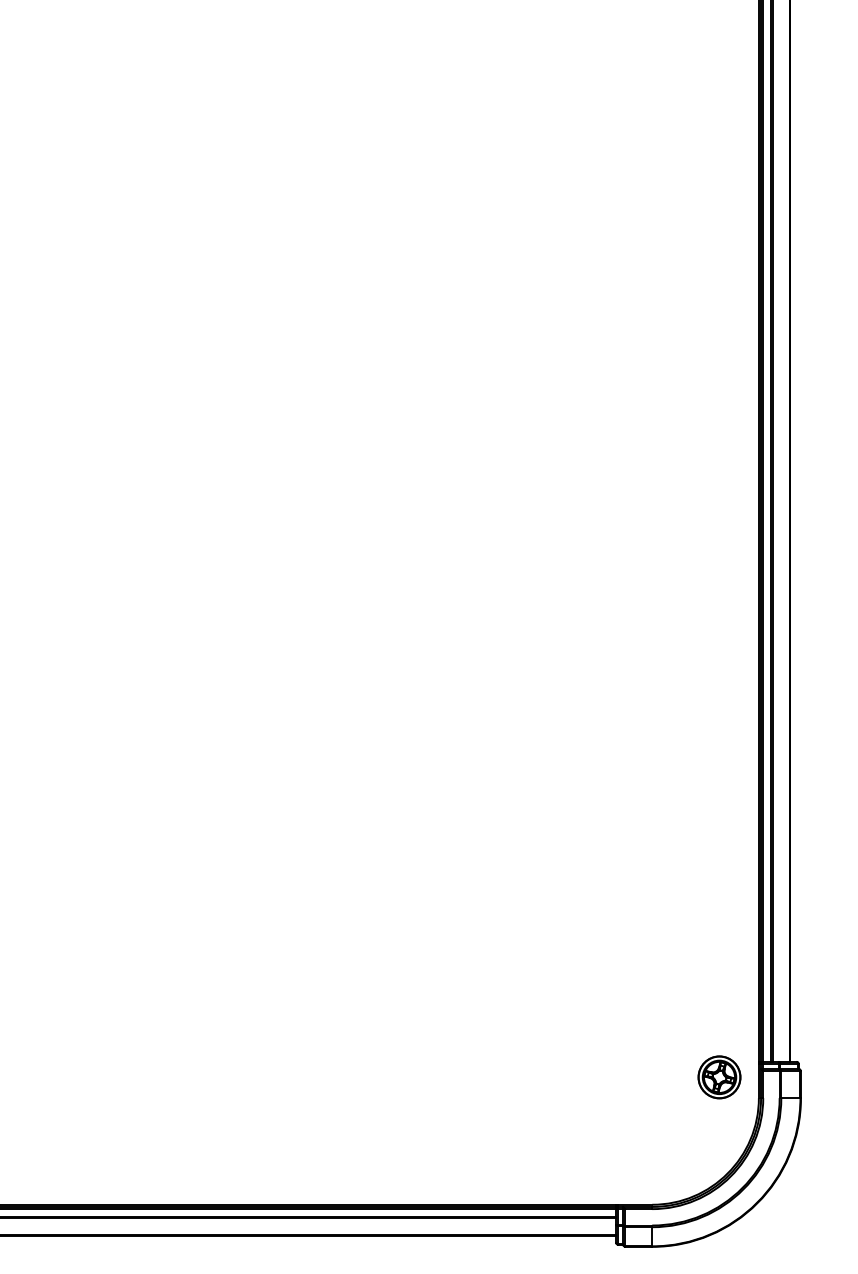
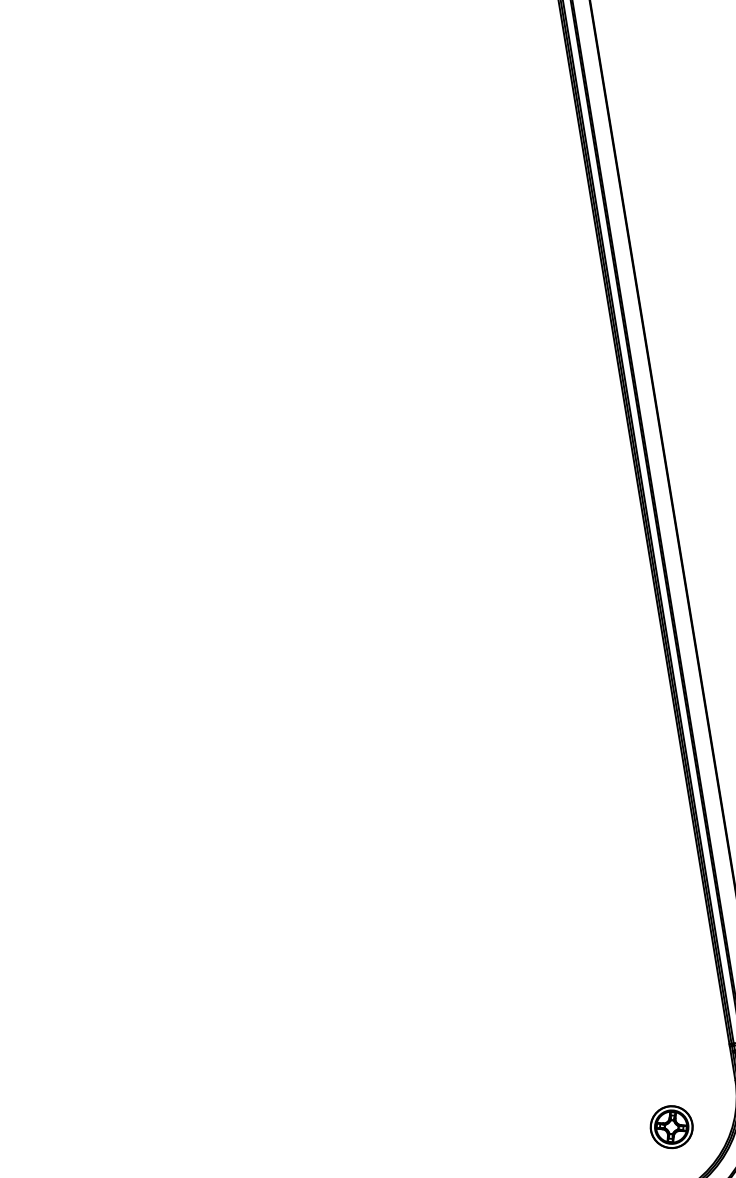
part: (719, 1077) -> (671, 1127), moved

